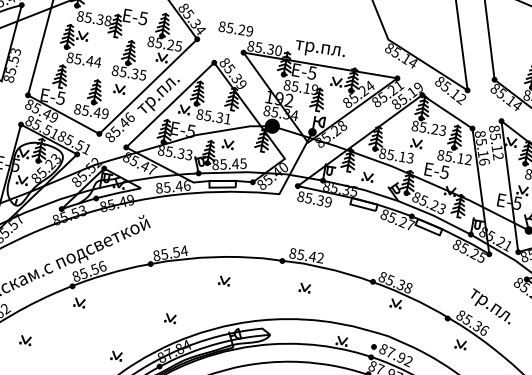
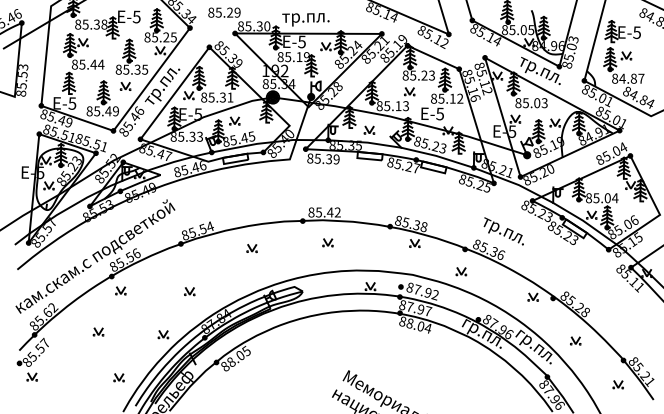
part: (170, 318) -> (189, 291), moved
part: (25, 340) -> (98, 331), moved
part: (461, 344) -> (461, 271), moved

